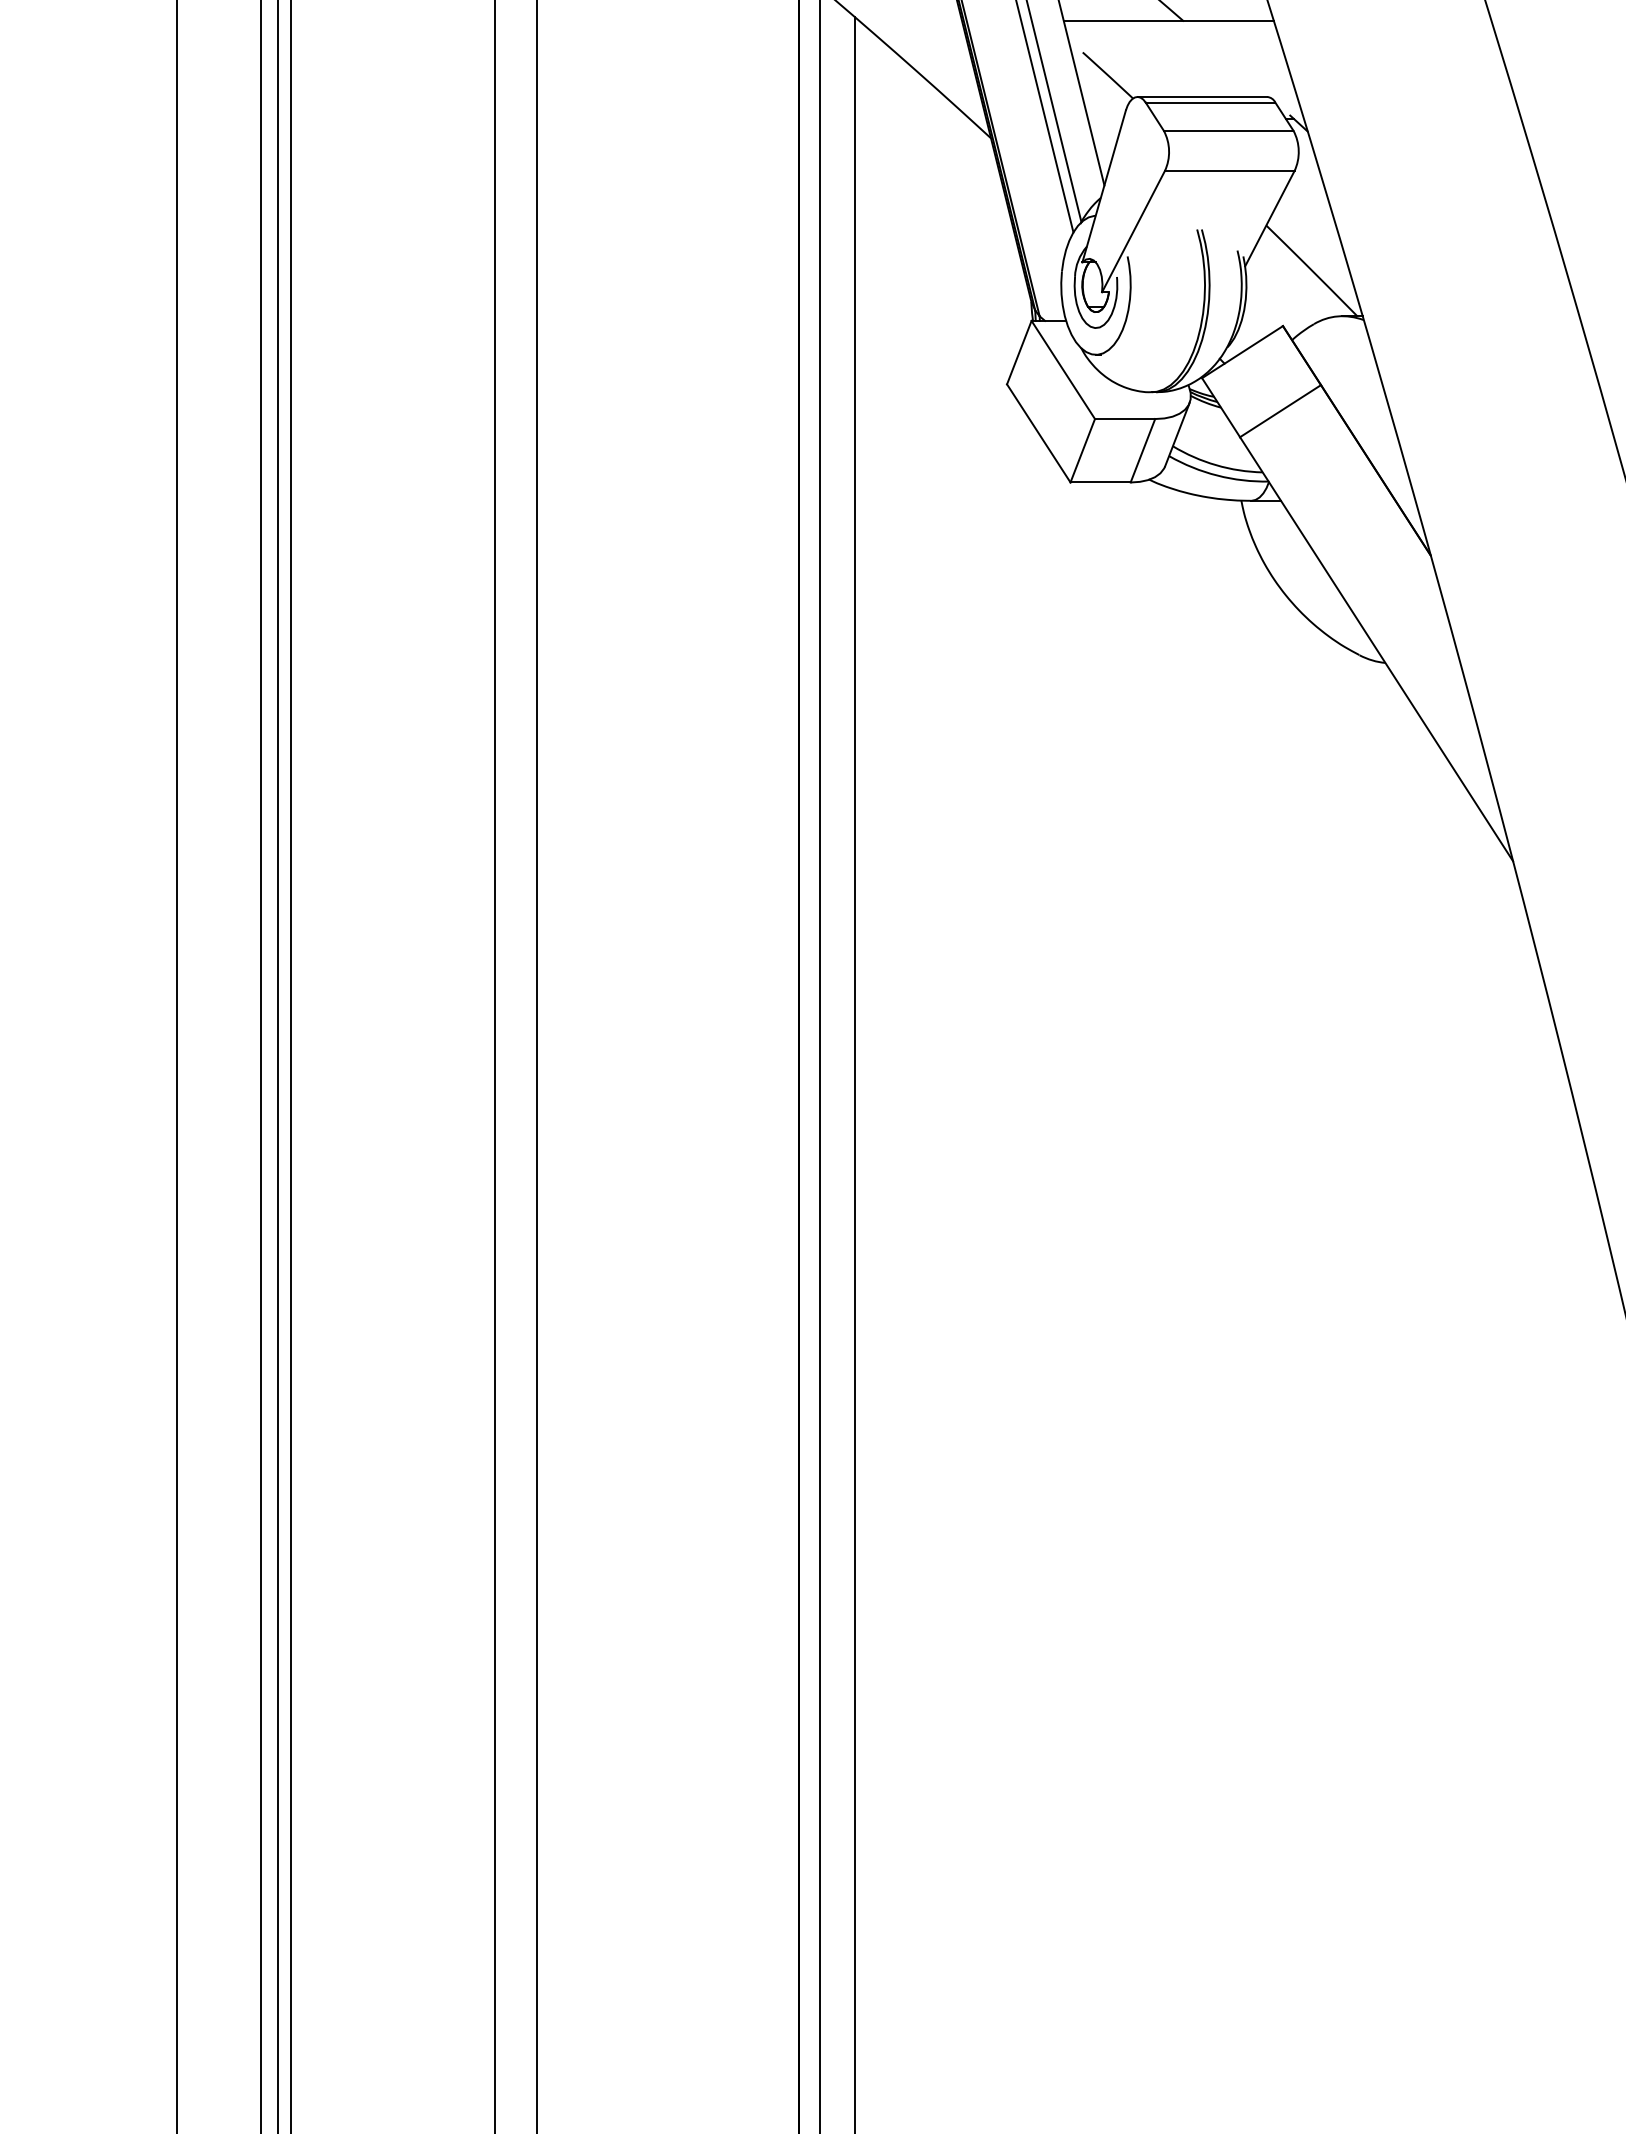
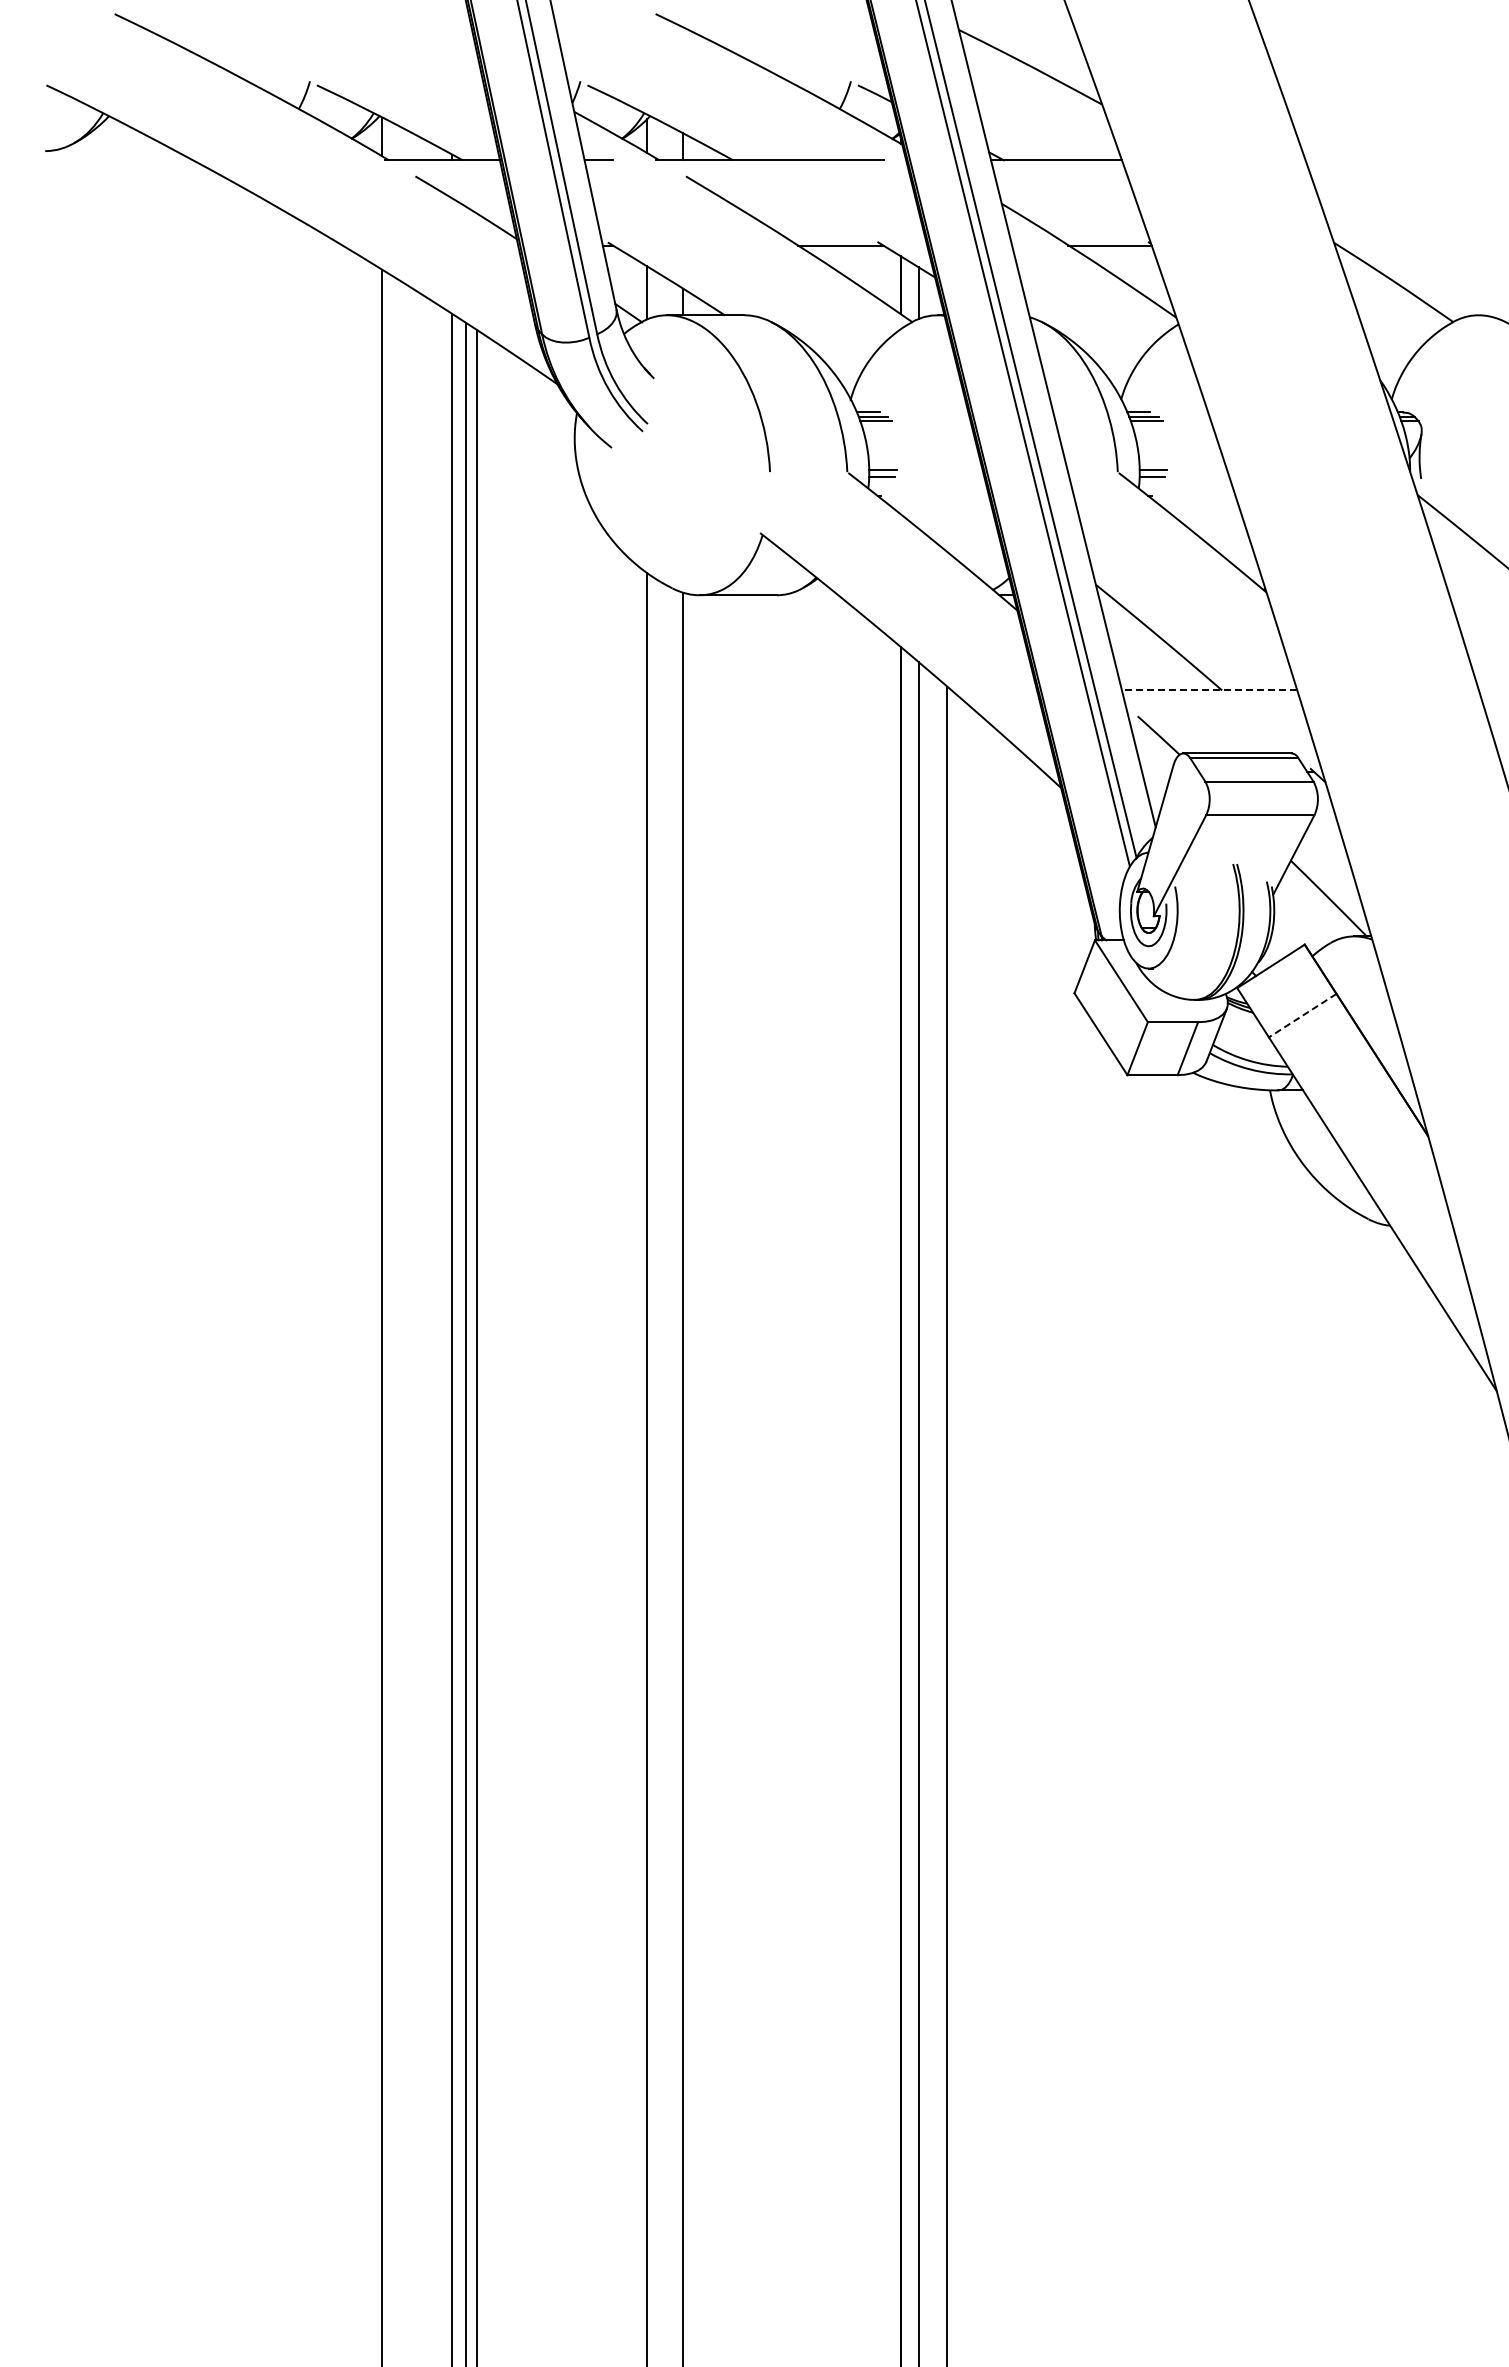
line: (1168, 21) -> (1209, 690), solid -> dashed
line: (1280, 410) -> (1302, 1015), solid -> dashed

